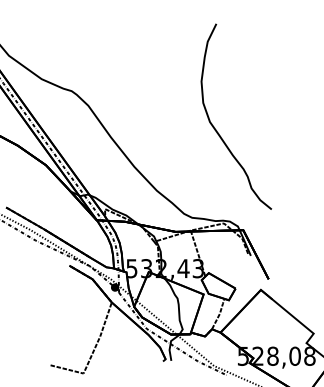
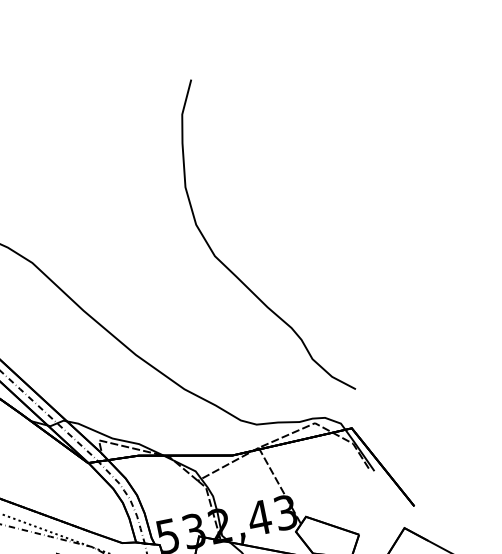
curve: (216, 129) -> (229, 267), moved

